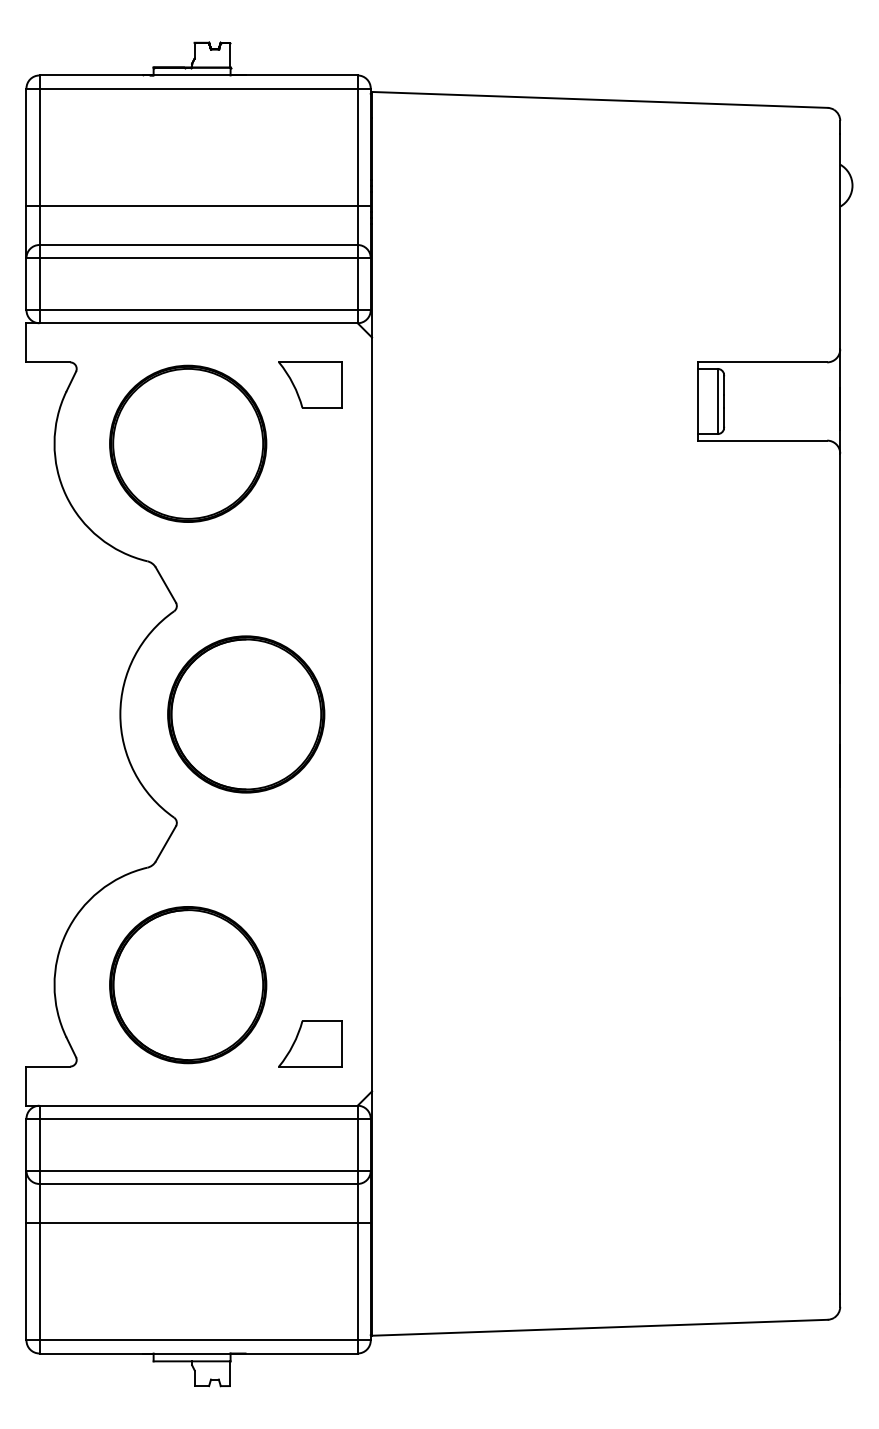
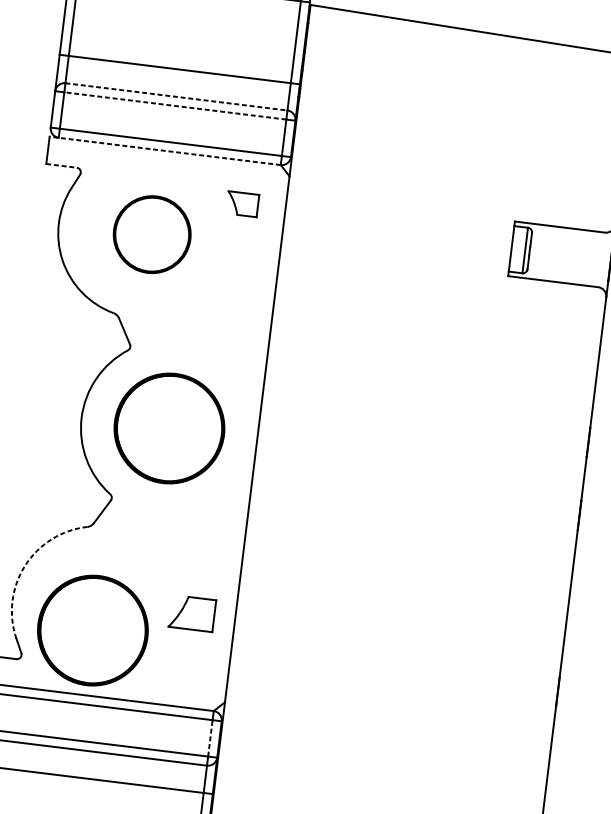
line: (199, 245) -> (177, 97), solid -> dashed
line: (198, 258) -> (175, 106), solid -> dashed
line: (192, 323) -> (165, 151), solid -> dashed
line: (48, 362) -> (61, 165), solid -> dashed
part: (310, 384) -> (242, 203), size x0.7
part: (188, 443) -> (152, 234), size x0.7
arc: (66, 933) -> (25, 565), solid -> dashed
part: (188, 985) -> (93, 630), moved
part: (310, 1043) -> (192, 613), moved
line: (357, 1144) -> (210, 738), solid -> dashed

